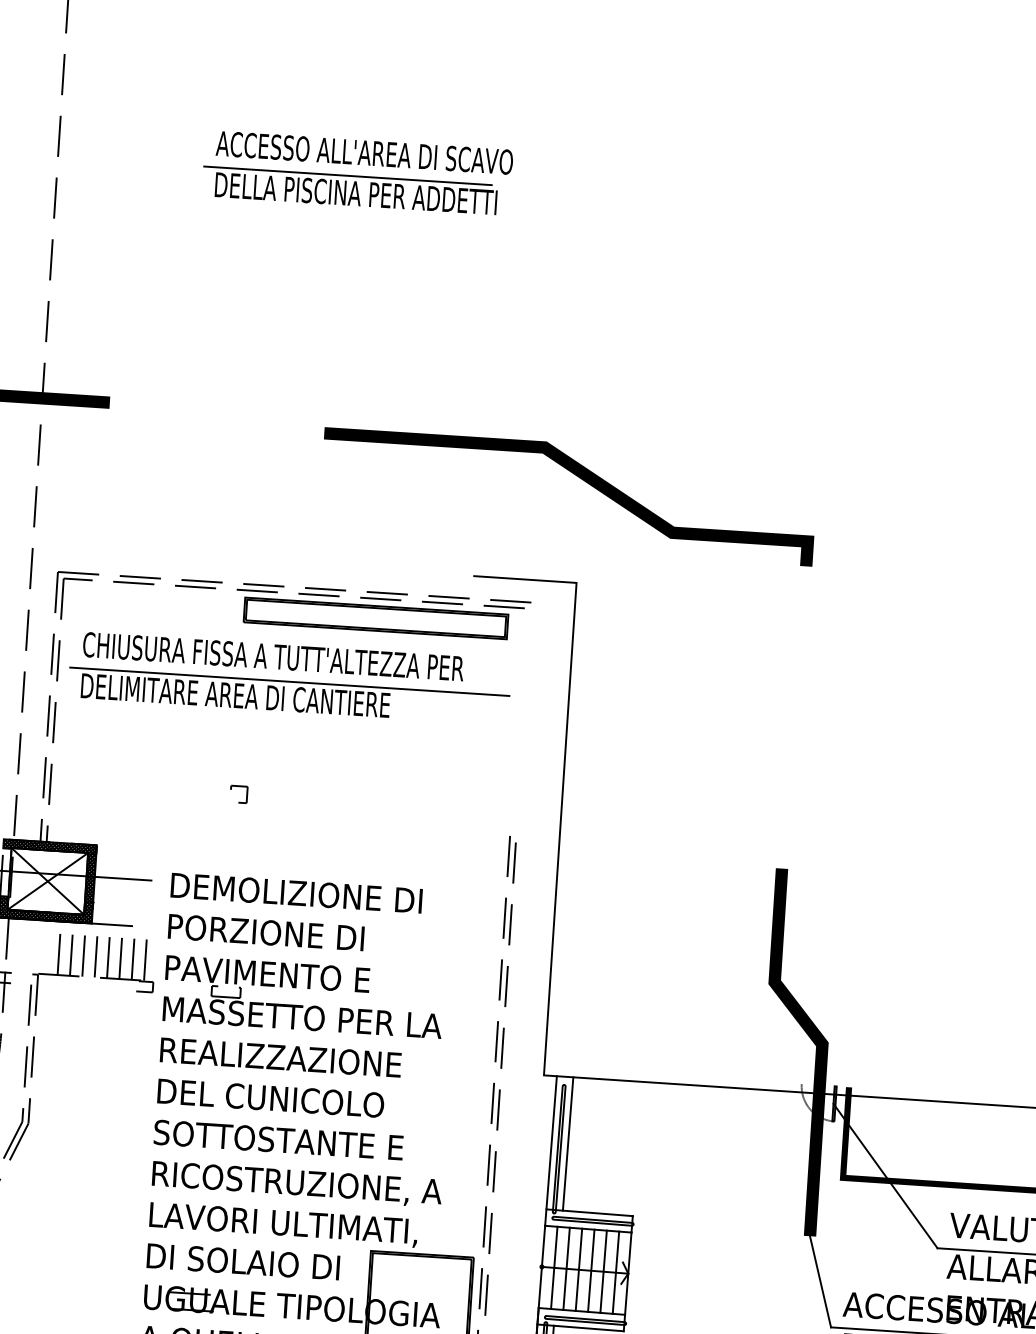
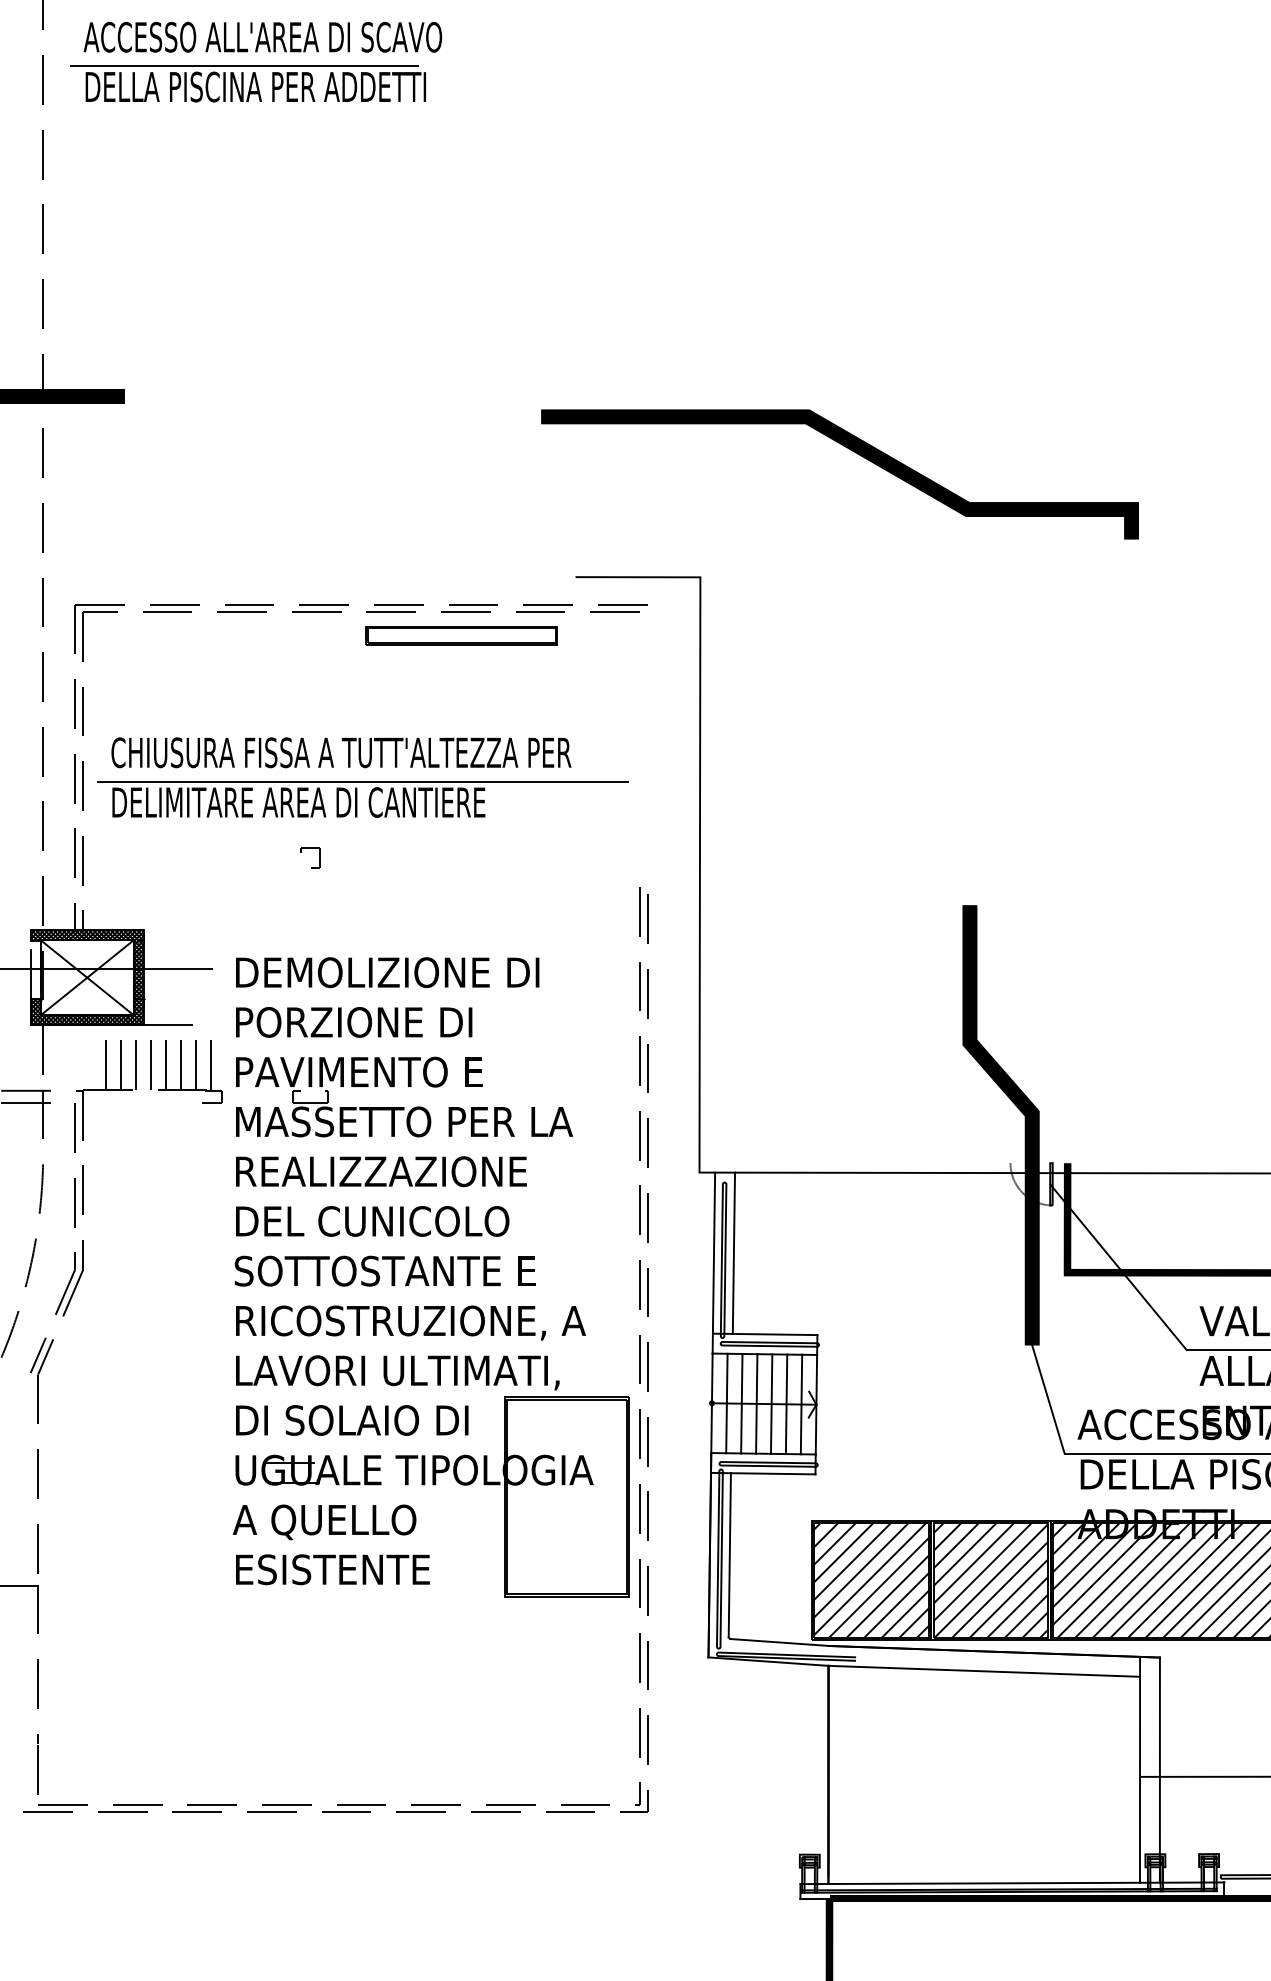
part: (358, 172) -> (256, 61), moved
line: (578, 477) -> (850, 450), moved
part: (375, 618) -> (461, 635), size x0.6
part: (289, 678) -> (362, 777), moved

